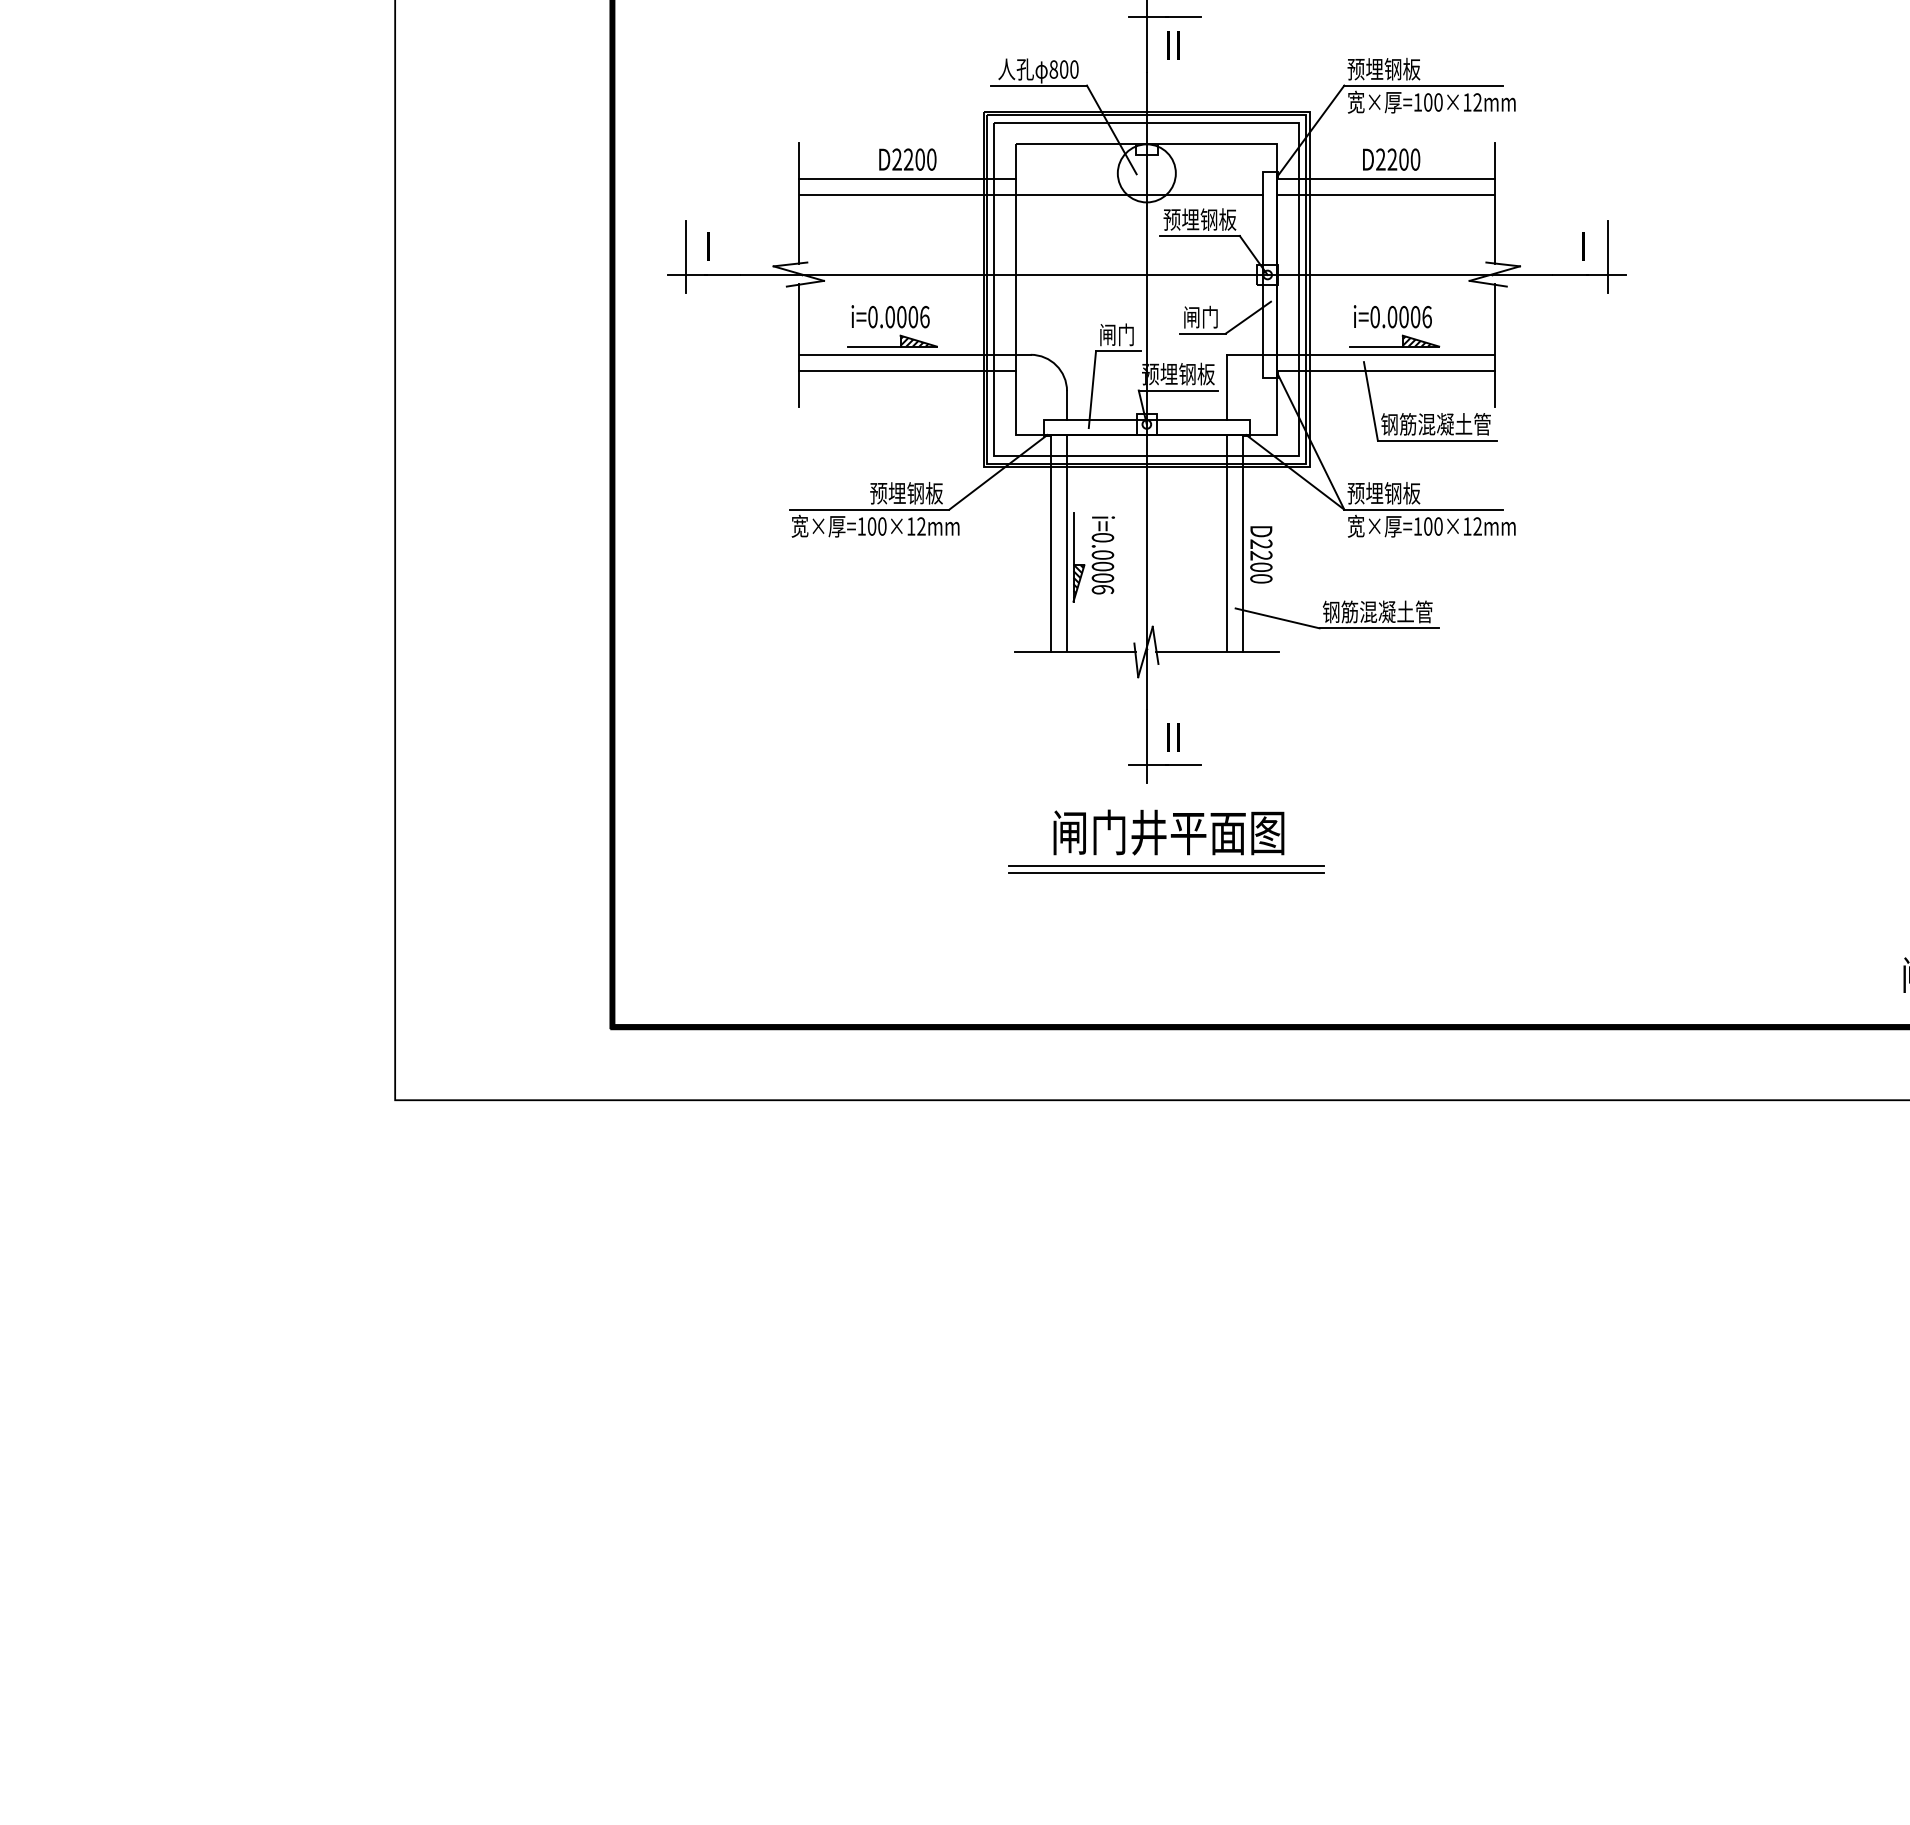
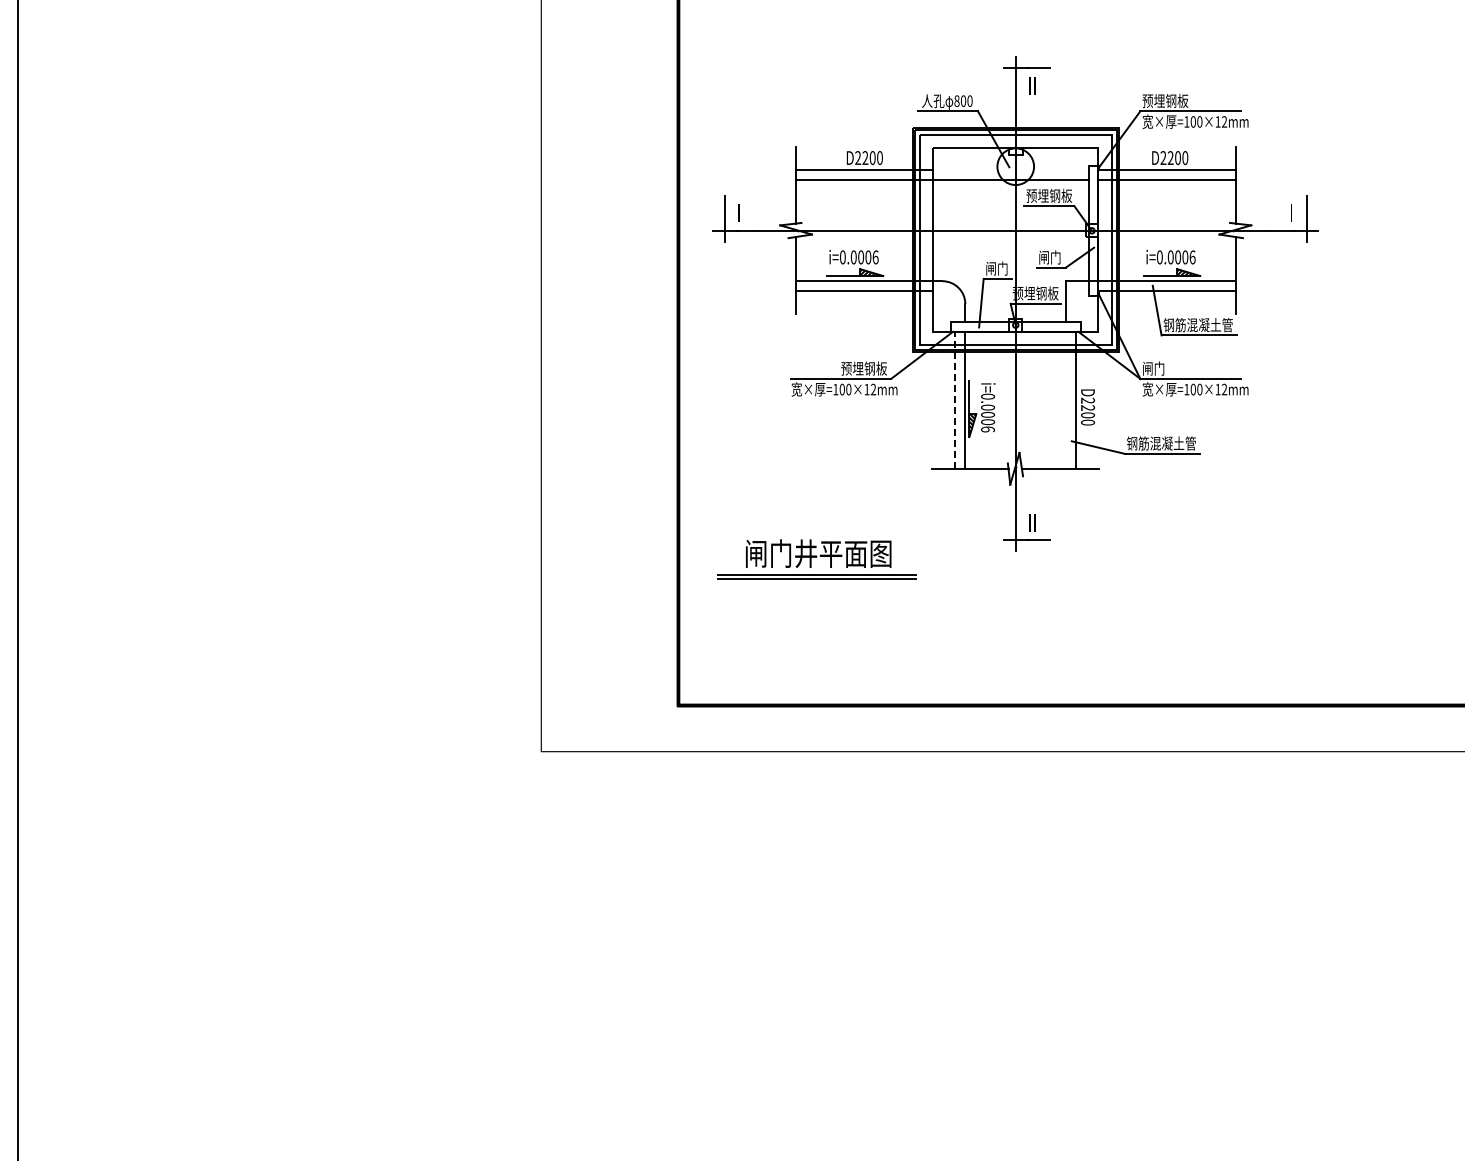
text: (1384, 493) -> (1165, 368), 预埋钢板 -> 闸门
line: (1227, 542) -> (1066, 399), removed
line: (1051, 543) -> (955, 400), solid -> dashed
part: (1165, 841) -> (816, 559), moved

